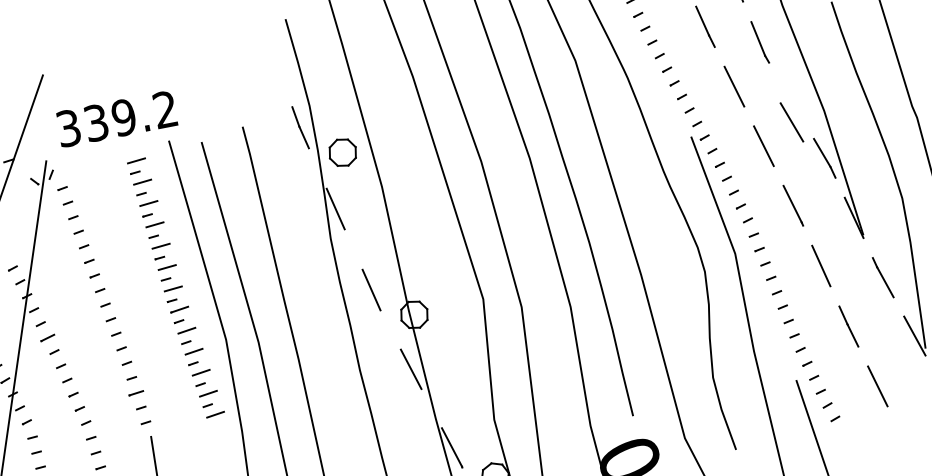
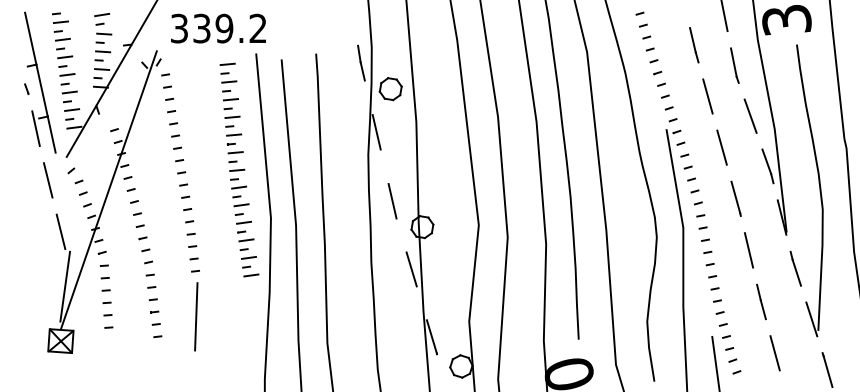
line: (791, 121) -> (750, 115), moved
part: (46, 337) -> (130, 189), size x0.62
part: (136, 393) -> (192, 246), size x0.62

